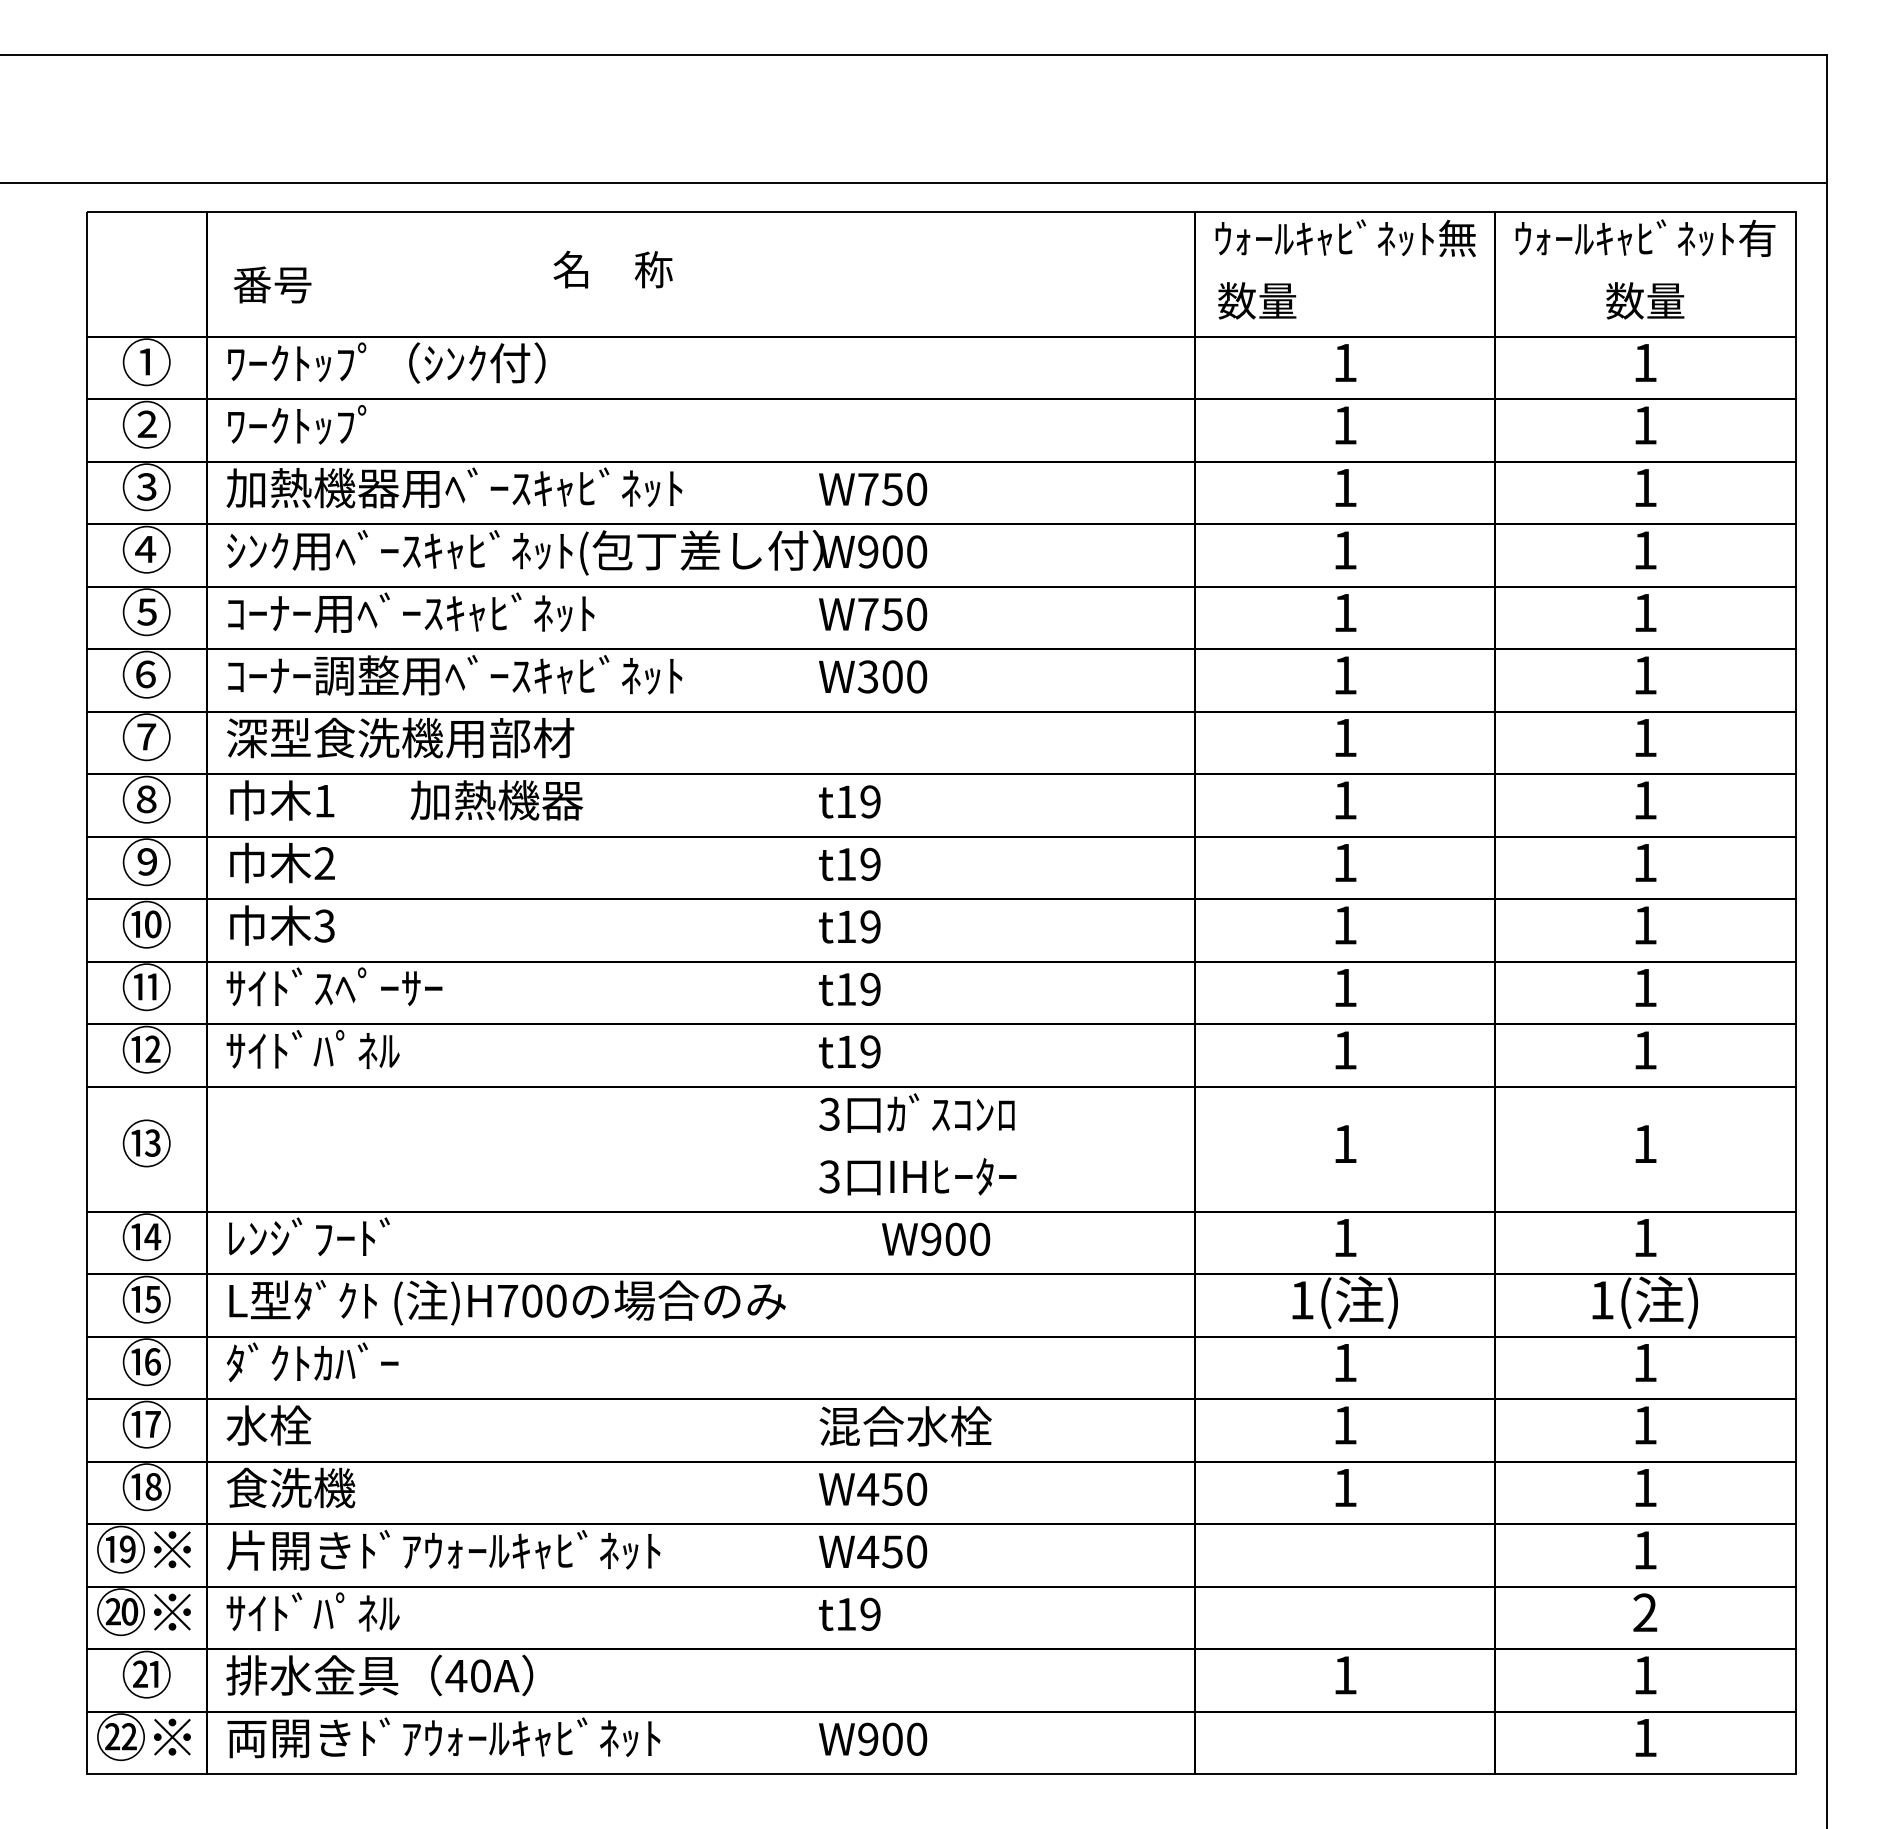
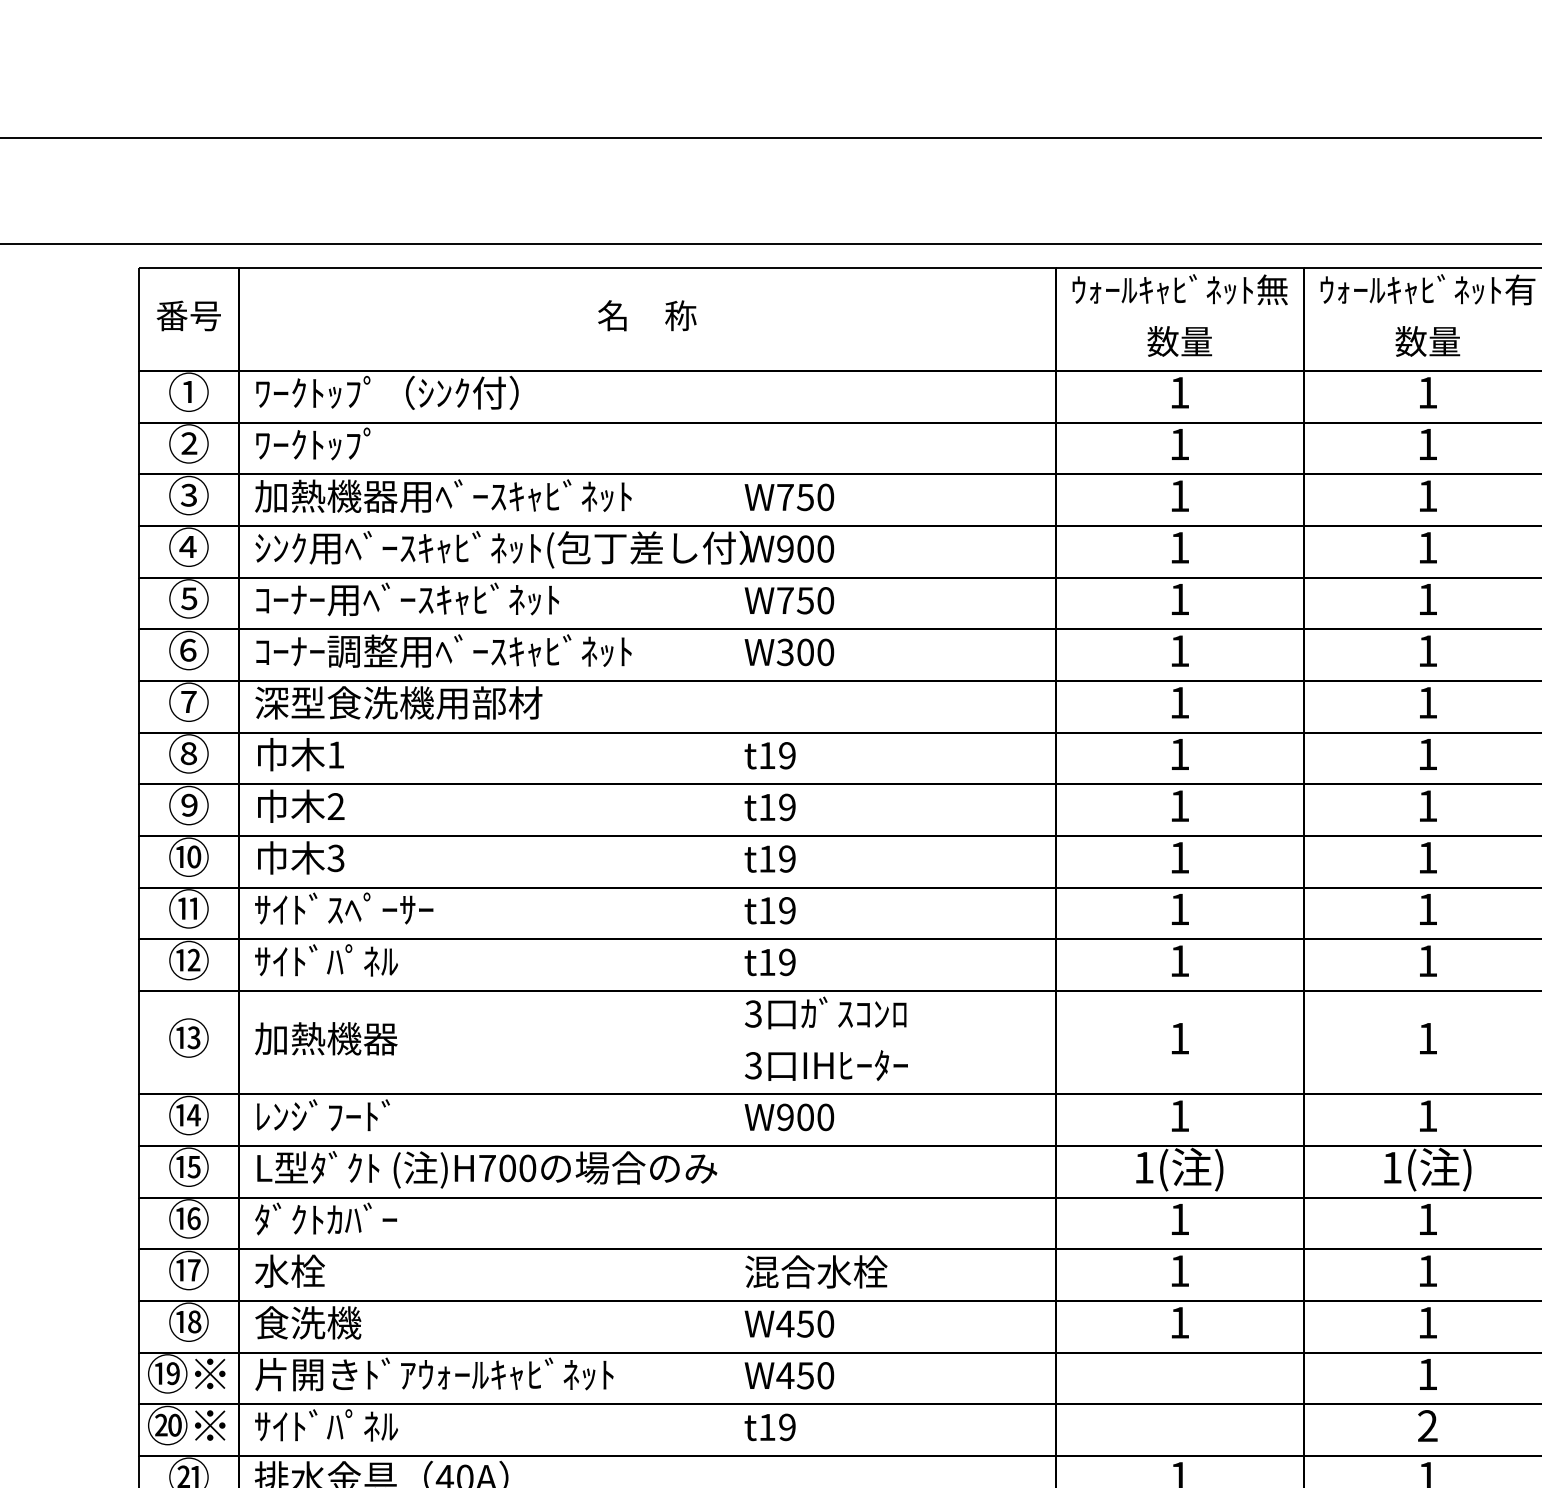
text: (612, 269) -> (646, 315), moved
text: (272, 284) -> (188, 315), moved
text: (1257, 300) -> (1179, 341), moved
text: (496, 800) -> (326, 1038), moved
text: (936, 1238) -> (789, 1116), moved

